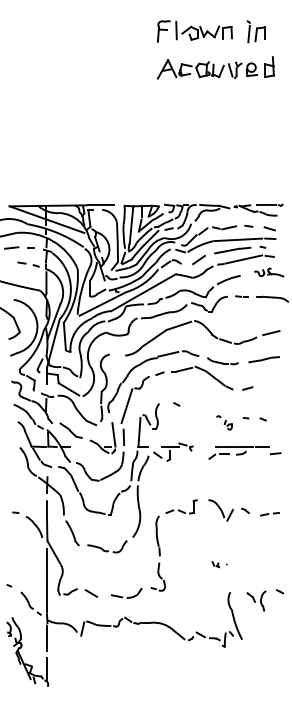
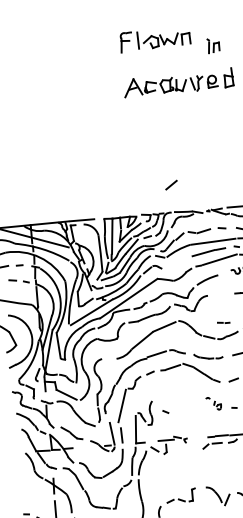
part: (194, 31) -> (155, 40), moved
part: (255, 31) -> (212, 45), size x0.7
line: (198, 259) -> (170, 184), moved
line: (241, 296) -> (223, 322), moved
line: (176, 404) -> (165, 412), moved
part: (224, 422) -> (213, 403), moved

